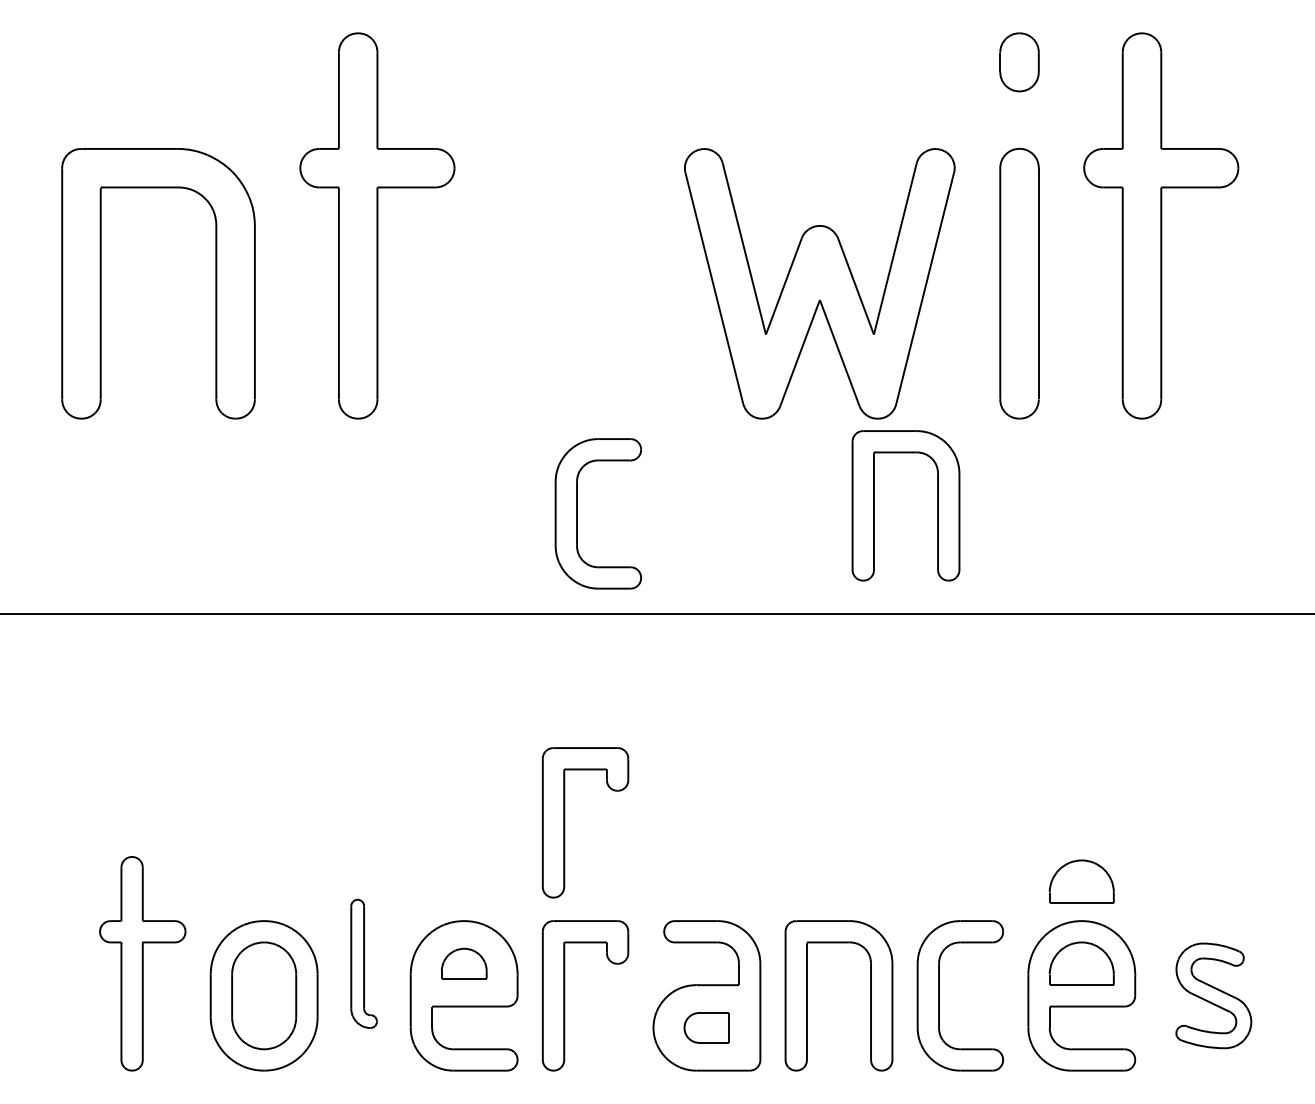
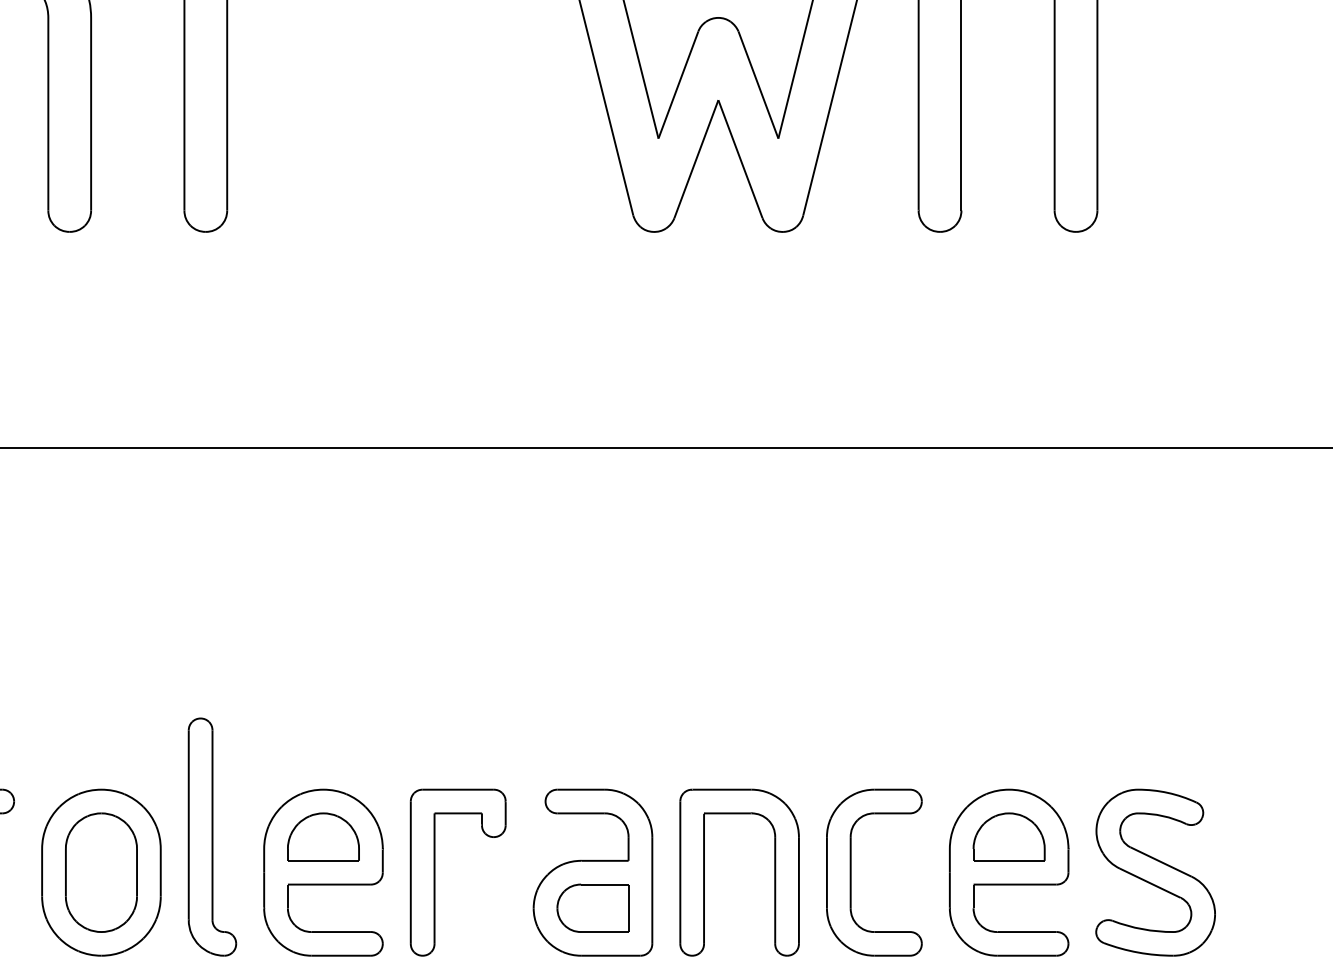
part: (874, 505) -> (779, 328), removed
part: (577, 513) -> (449, 337), removed
part: (565, 822) -> (435, 680), removed
part: (1081, 881) -> (1008, 745), removed
part: (363, 963) -> (211, 836), size x1.67
part: (464, 963) -> (323, 836), size x1.43
part: (1213, 995) -> (1155, 872), size x1.43
part: (706, 1027) -> (592, 907), size x1.43

